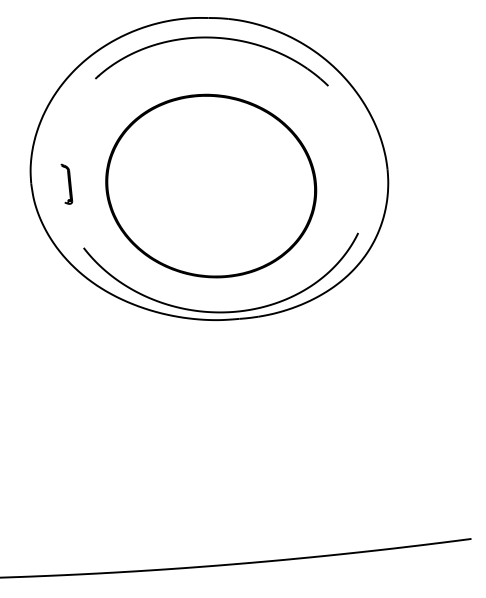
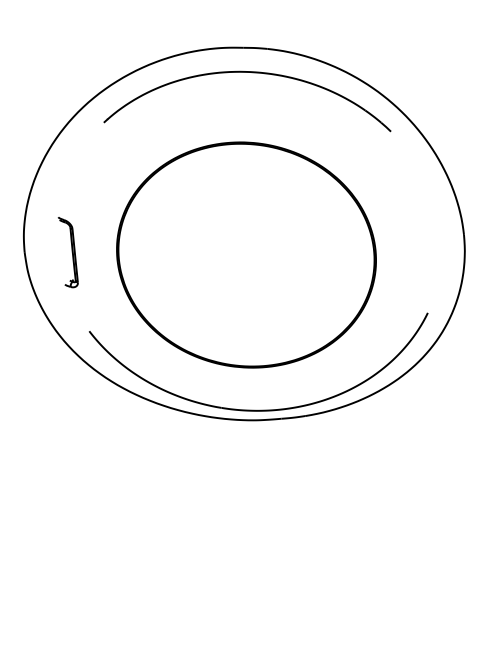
part: (66, 184) -> (68, 253), size x1.43

